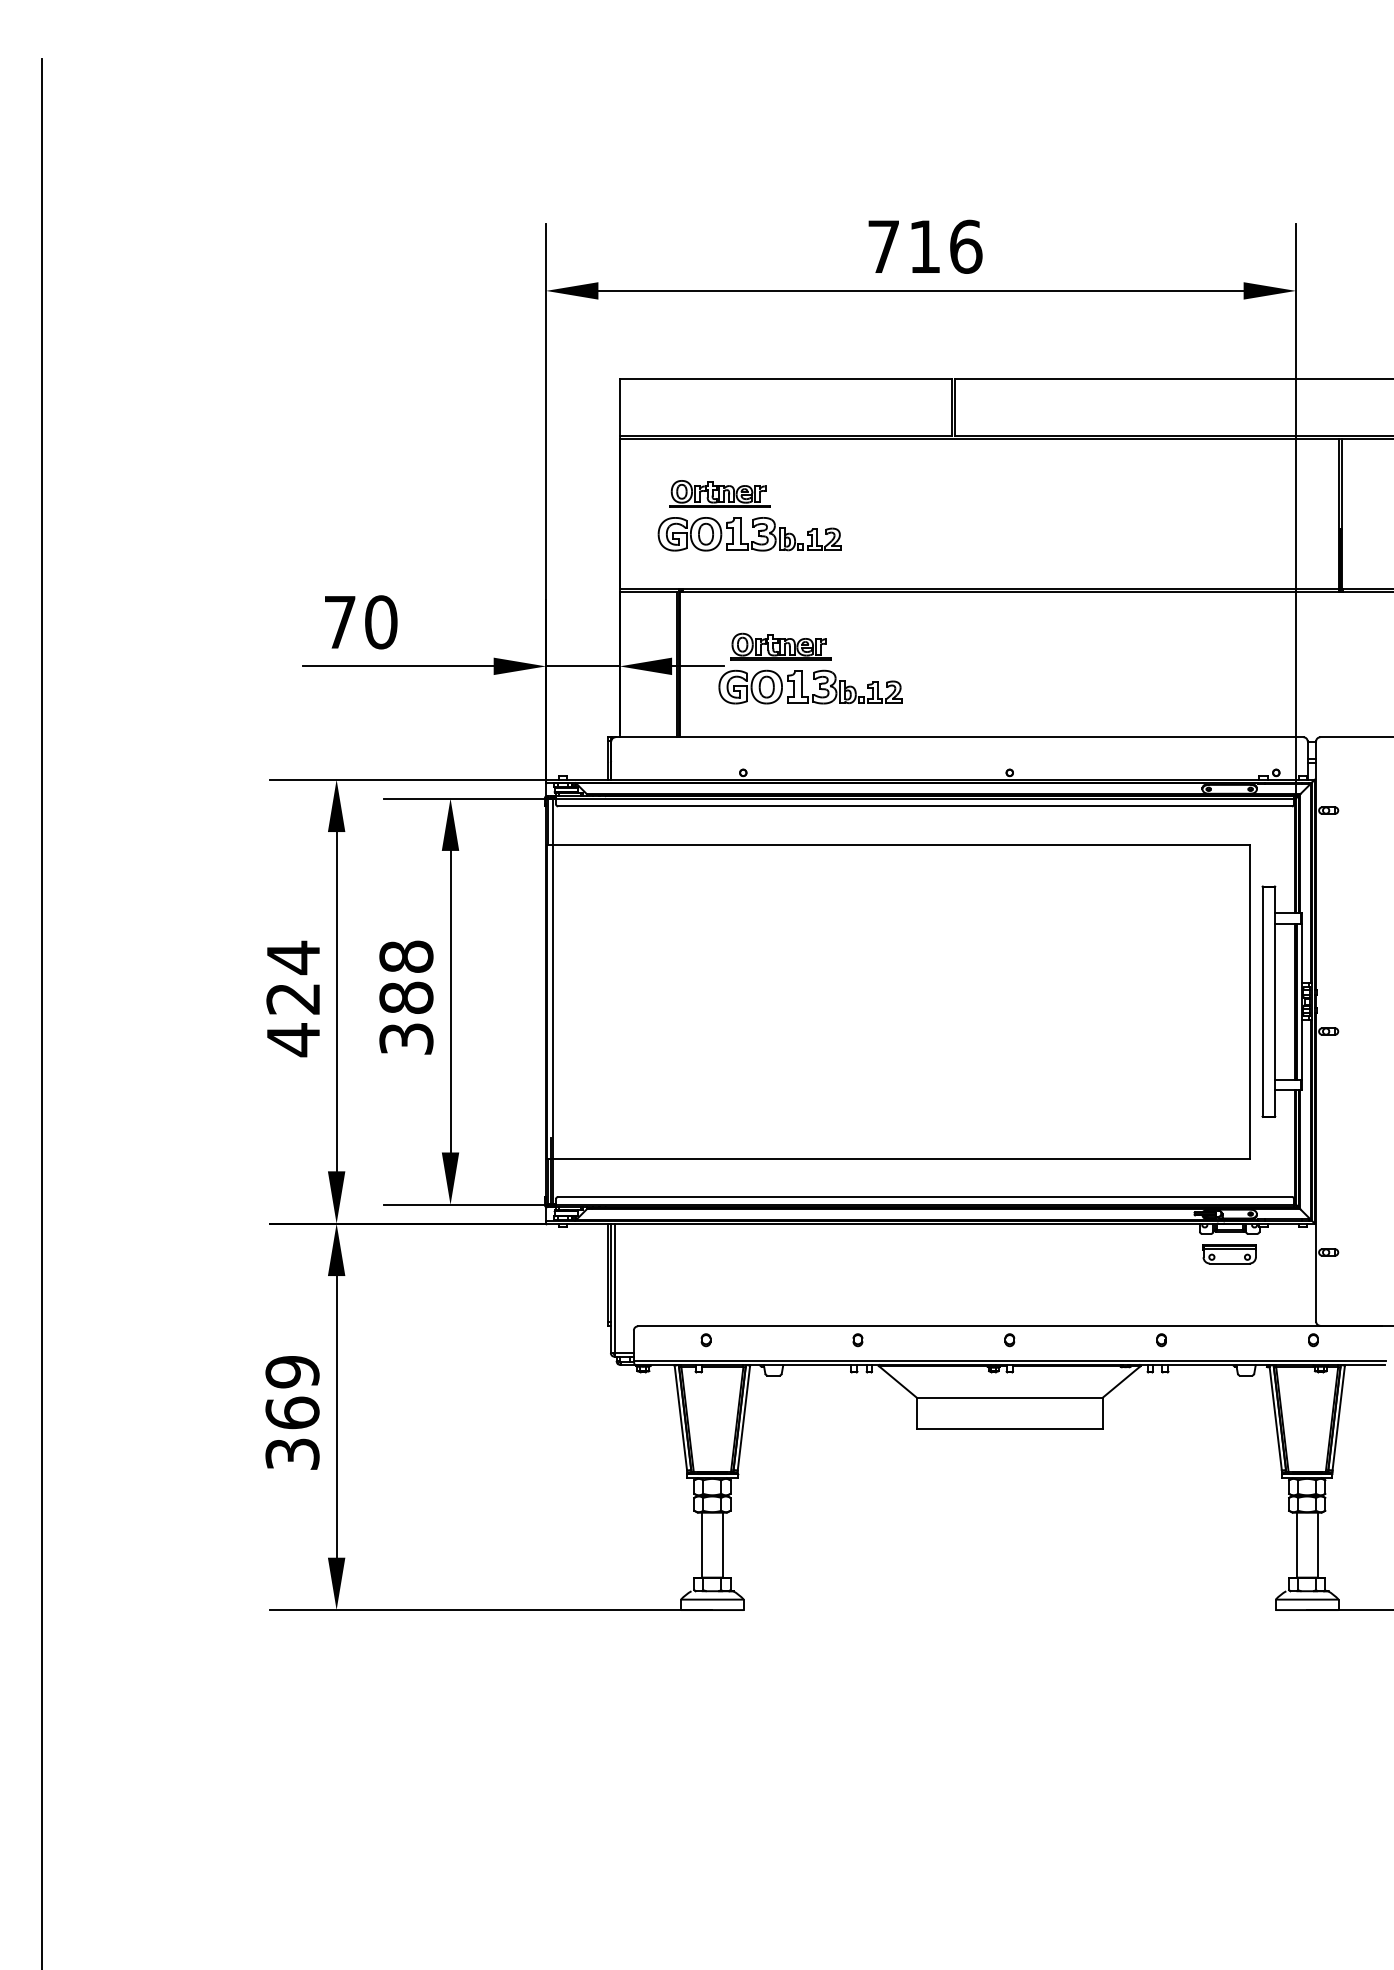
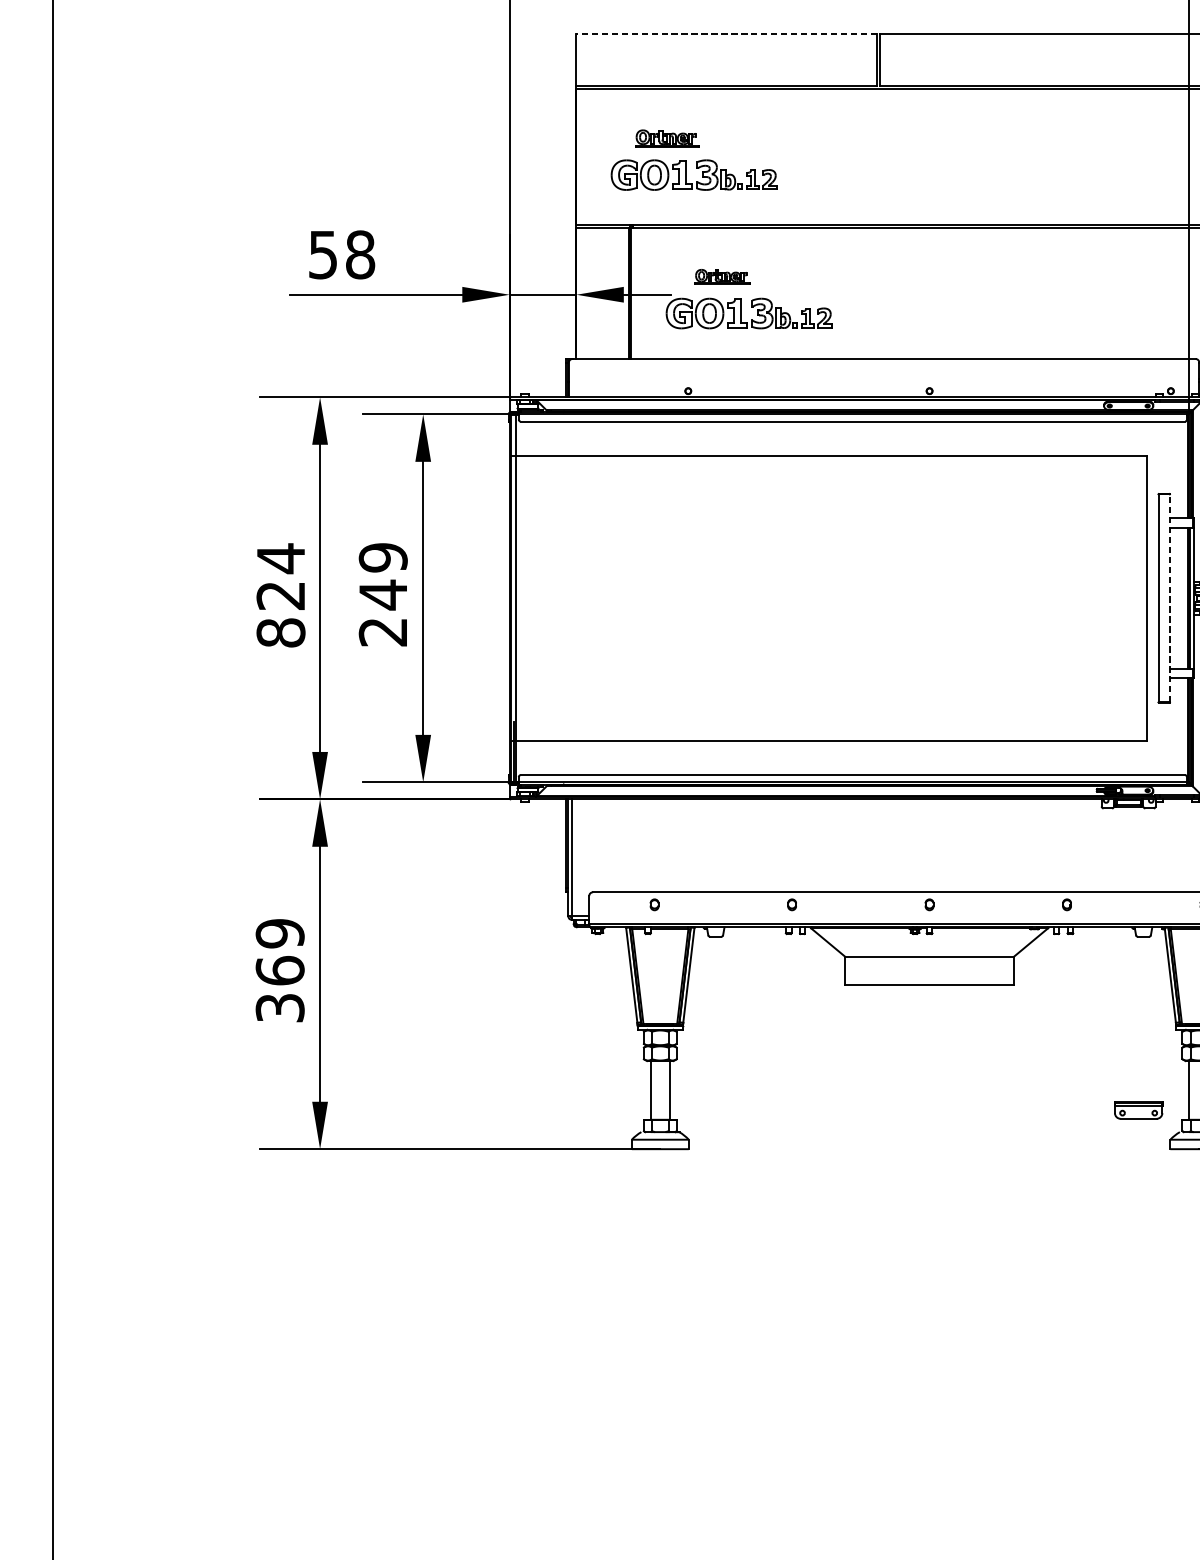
line: (785, 378) -> (726, 34), solid -> dashed
part: (719, 493) -> (666, 138), size x0.7
text: (360, 622) -> (341, 255), 70 -> 58
part: (780, 646) -> (721, 276), size x0.6
text: (406, 997) -> (383, 594), 388 -> 249
line: (1275, 1001) -> (1170, 598), solid -> dashed
text: (293, 1040) -> (281, 633), 424 -> 824
part: (1229, 1254) -> (1138, 1110), moved

